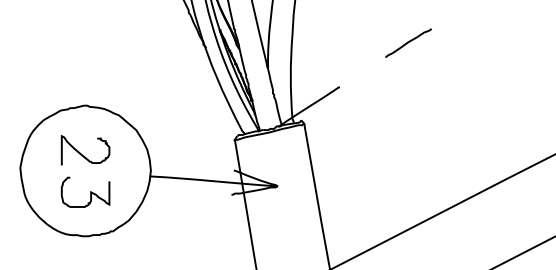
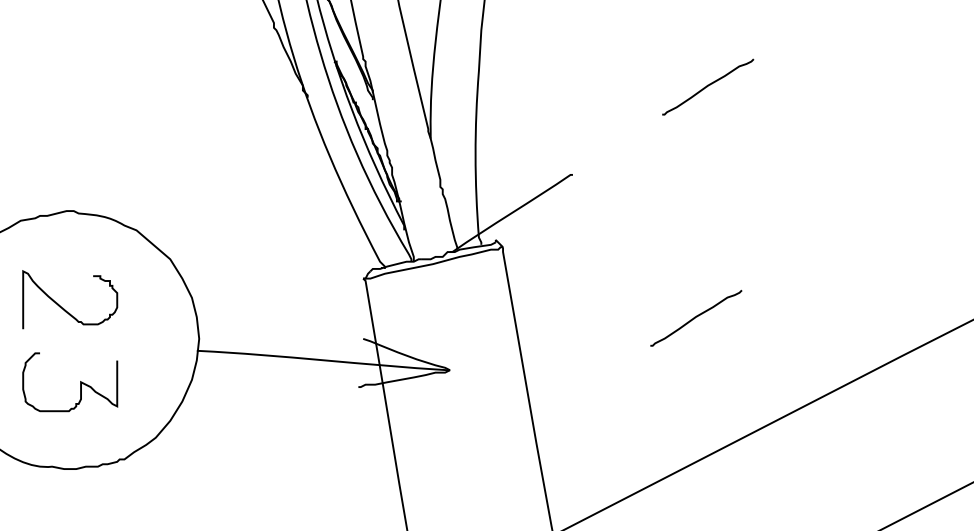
curve: (402, 159) -> (696, 317), added

